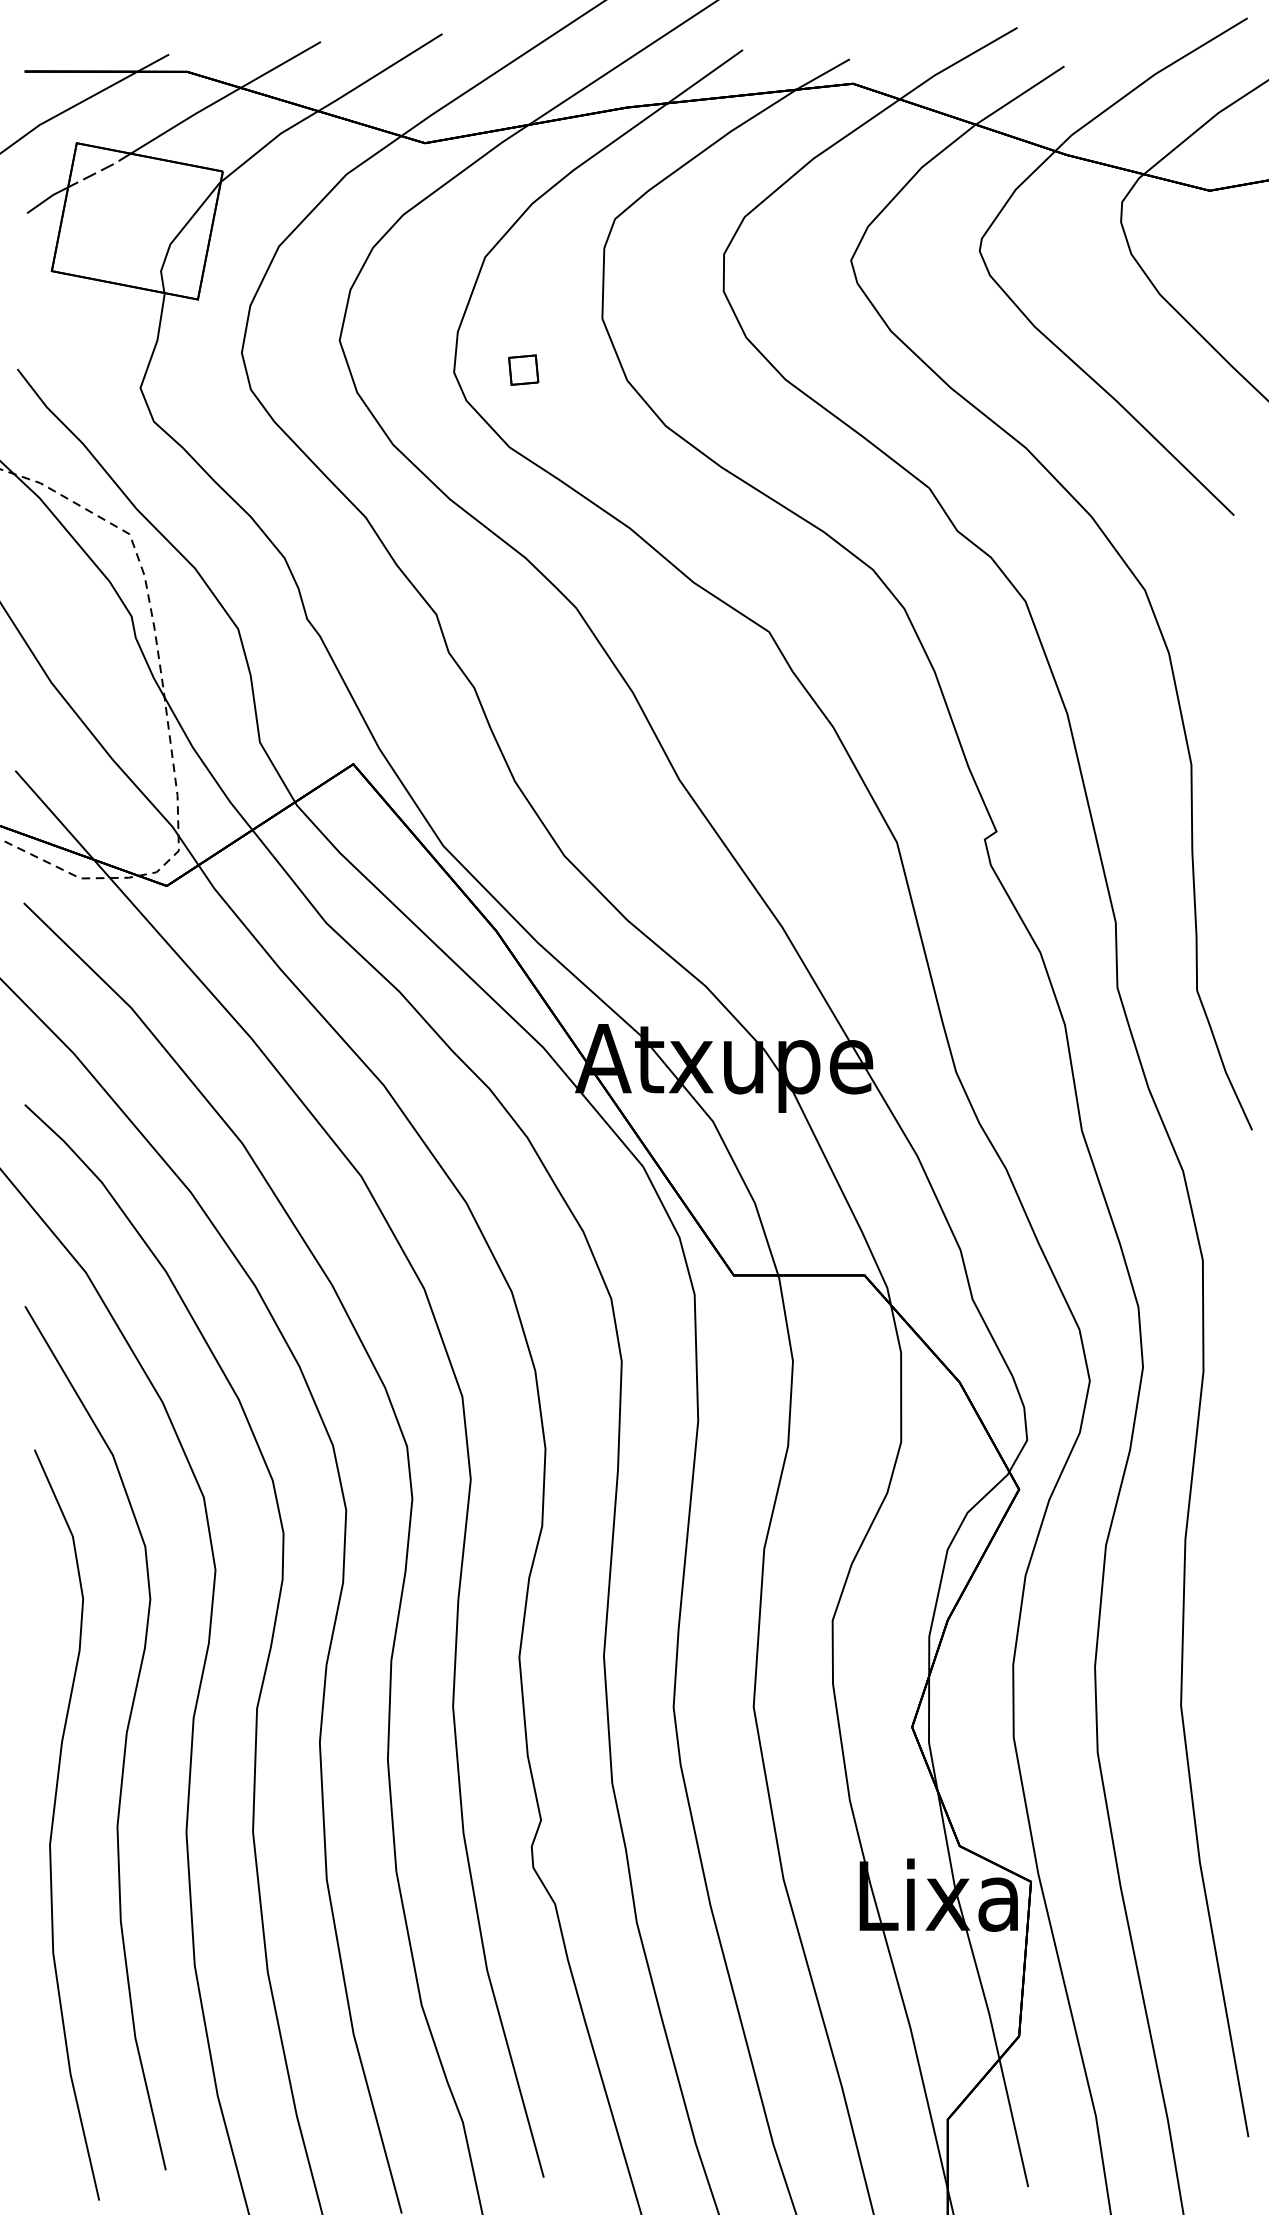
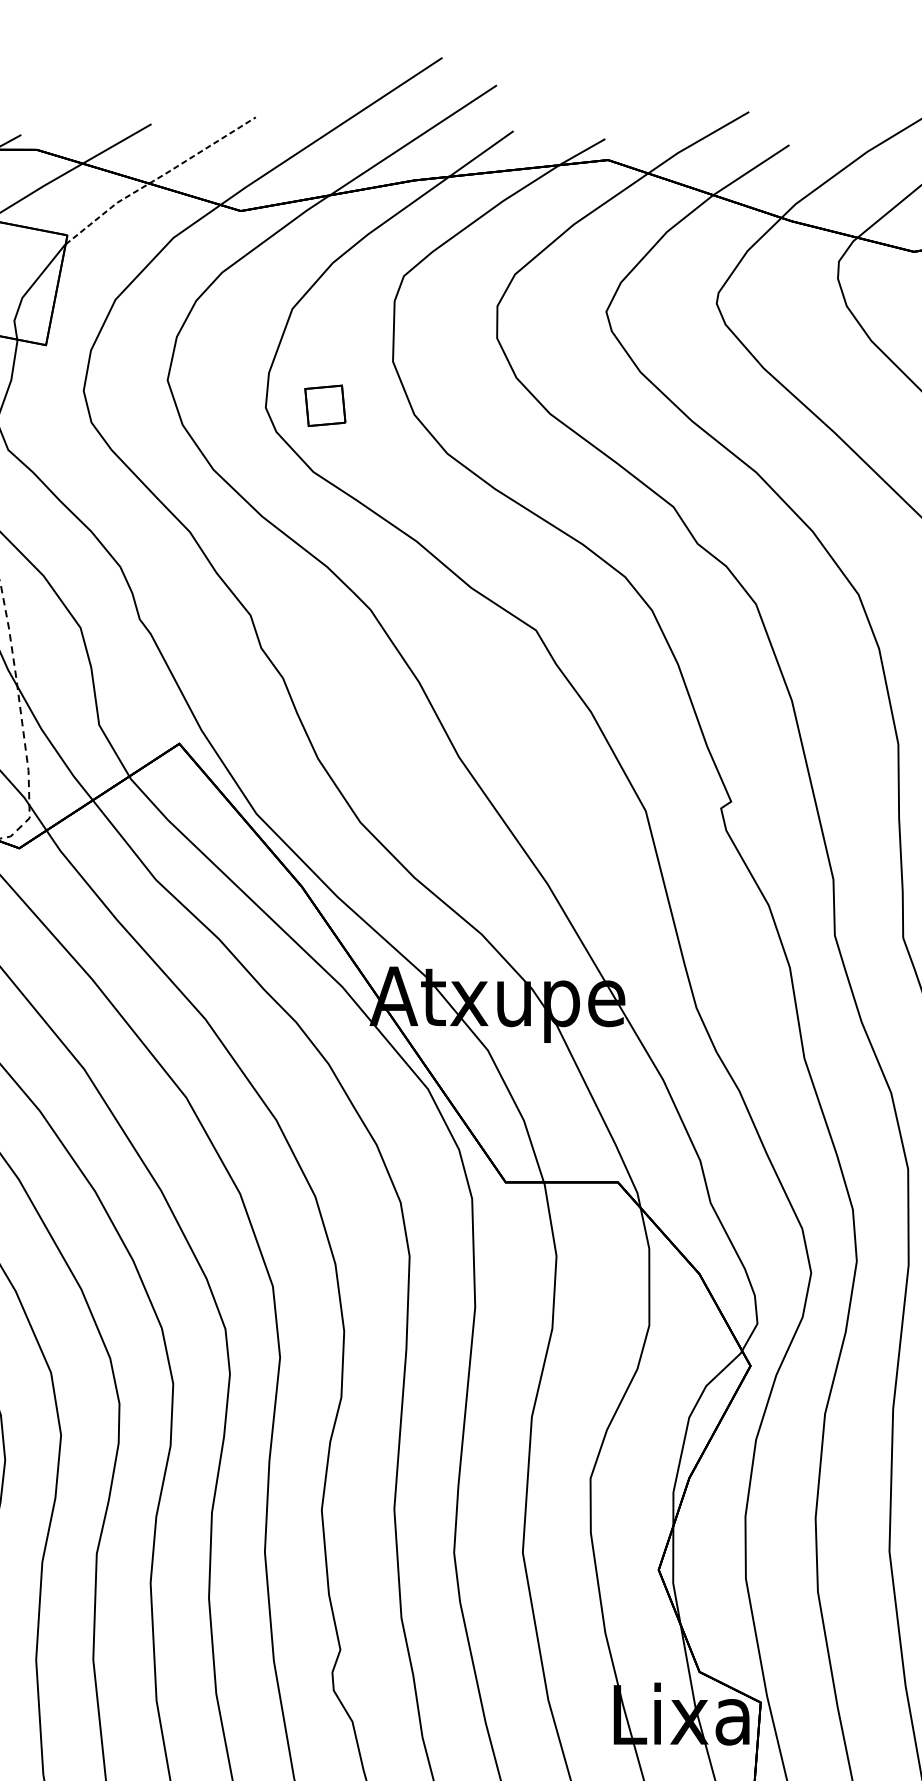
line: (328, 104) -> (158, 177), solid -> dashed
part: (523, 369) -> (325, 405), size x1.6

